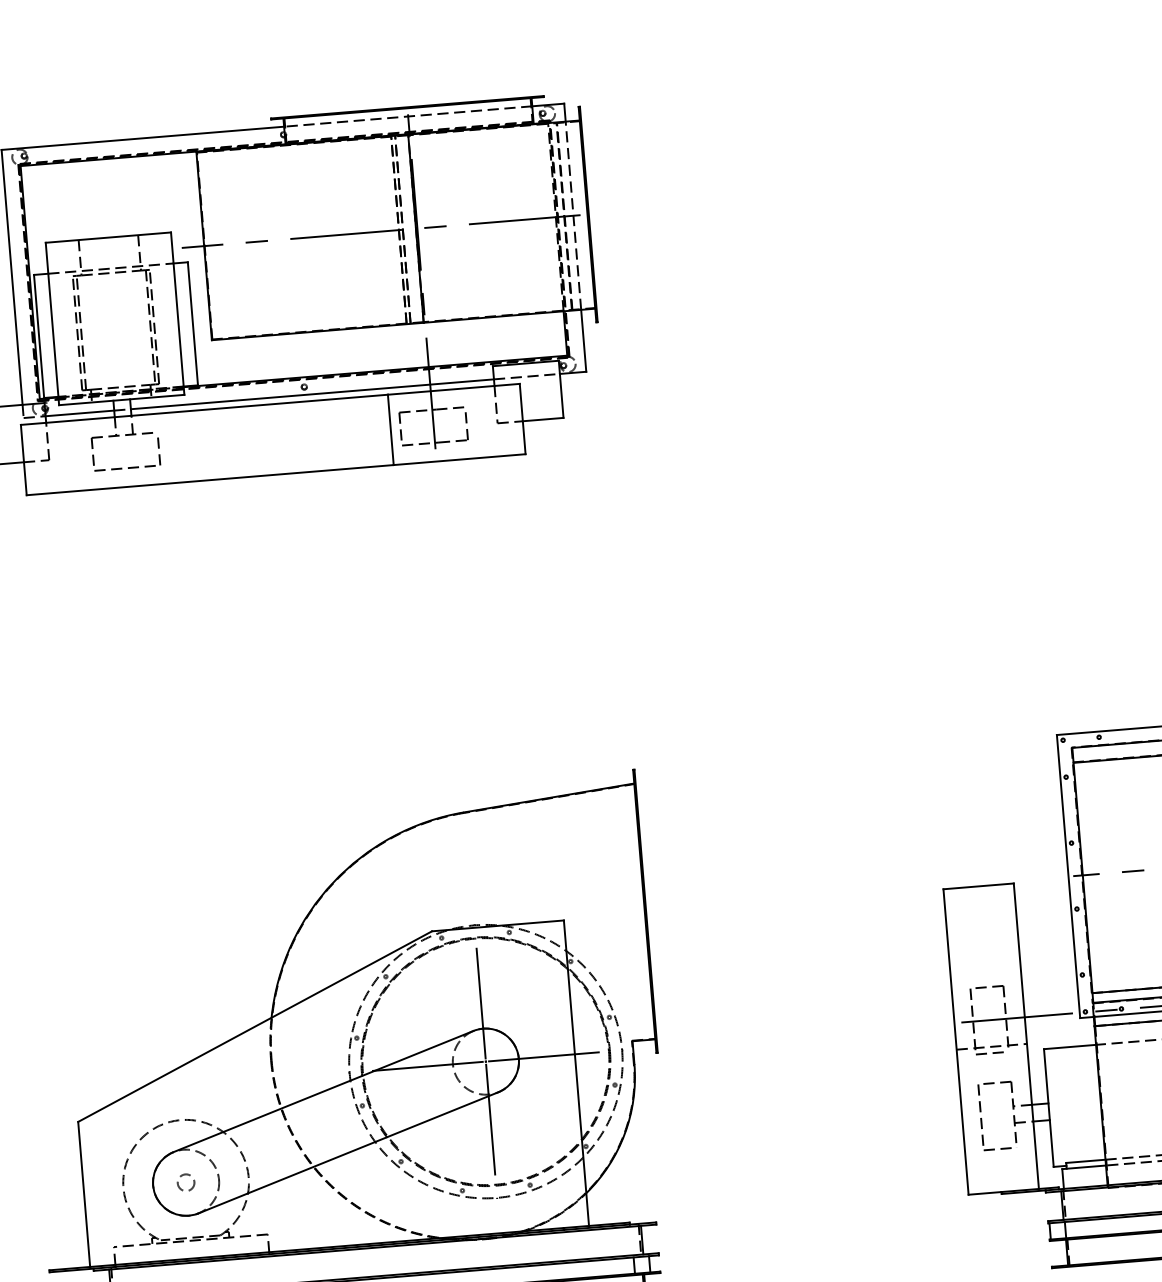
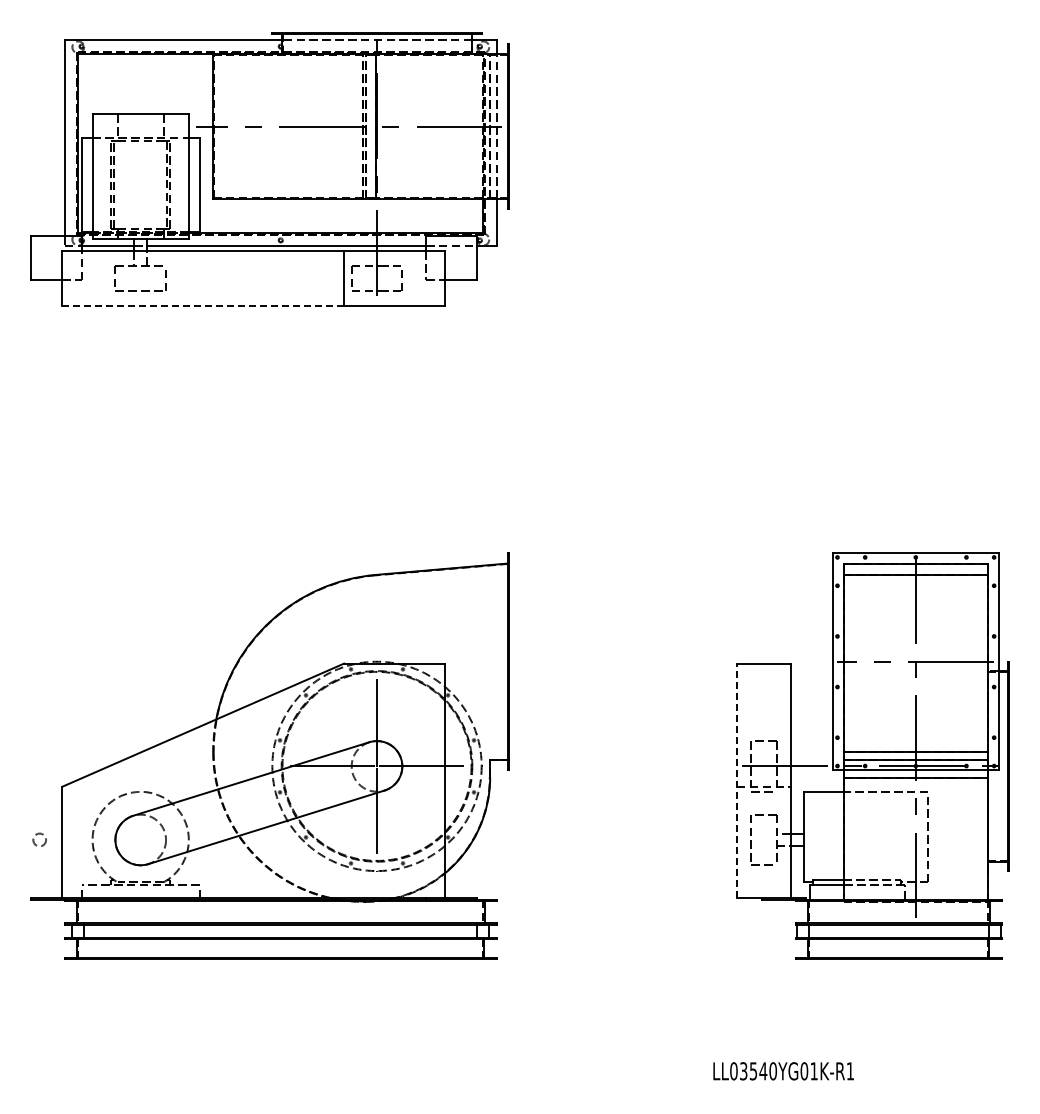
line: (210, 480) -> (203, 305), solid -> dashed
line: (955, 1041) -> (736, 780), solid -> dashed
circle: (185, 1182) -> (39, 839), moved

